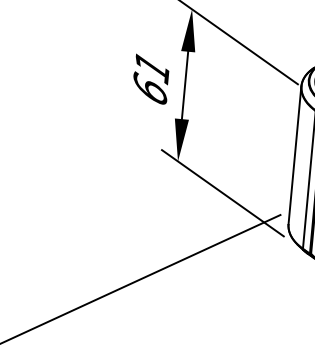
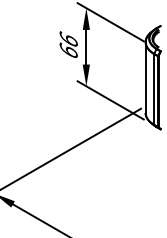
text: (151, 67) -> (68, 39), 61 -> 66

